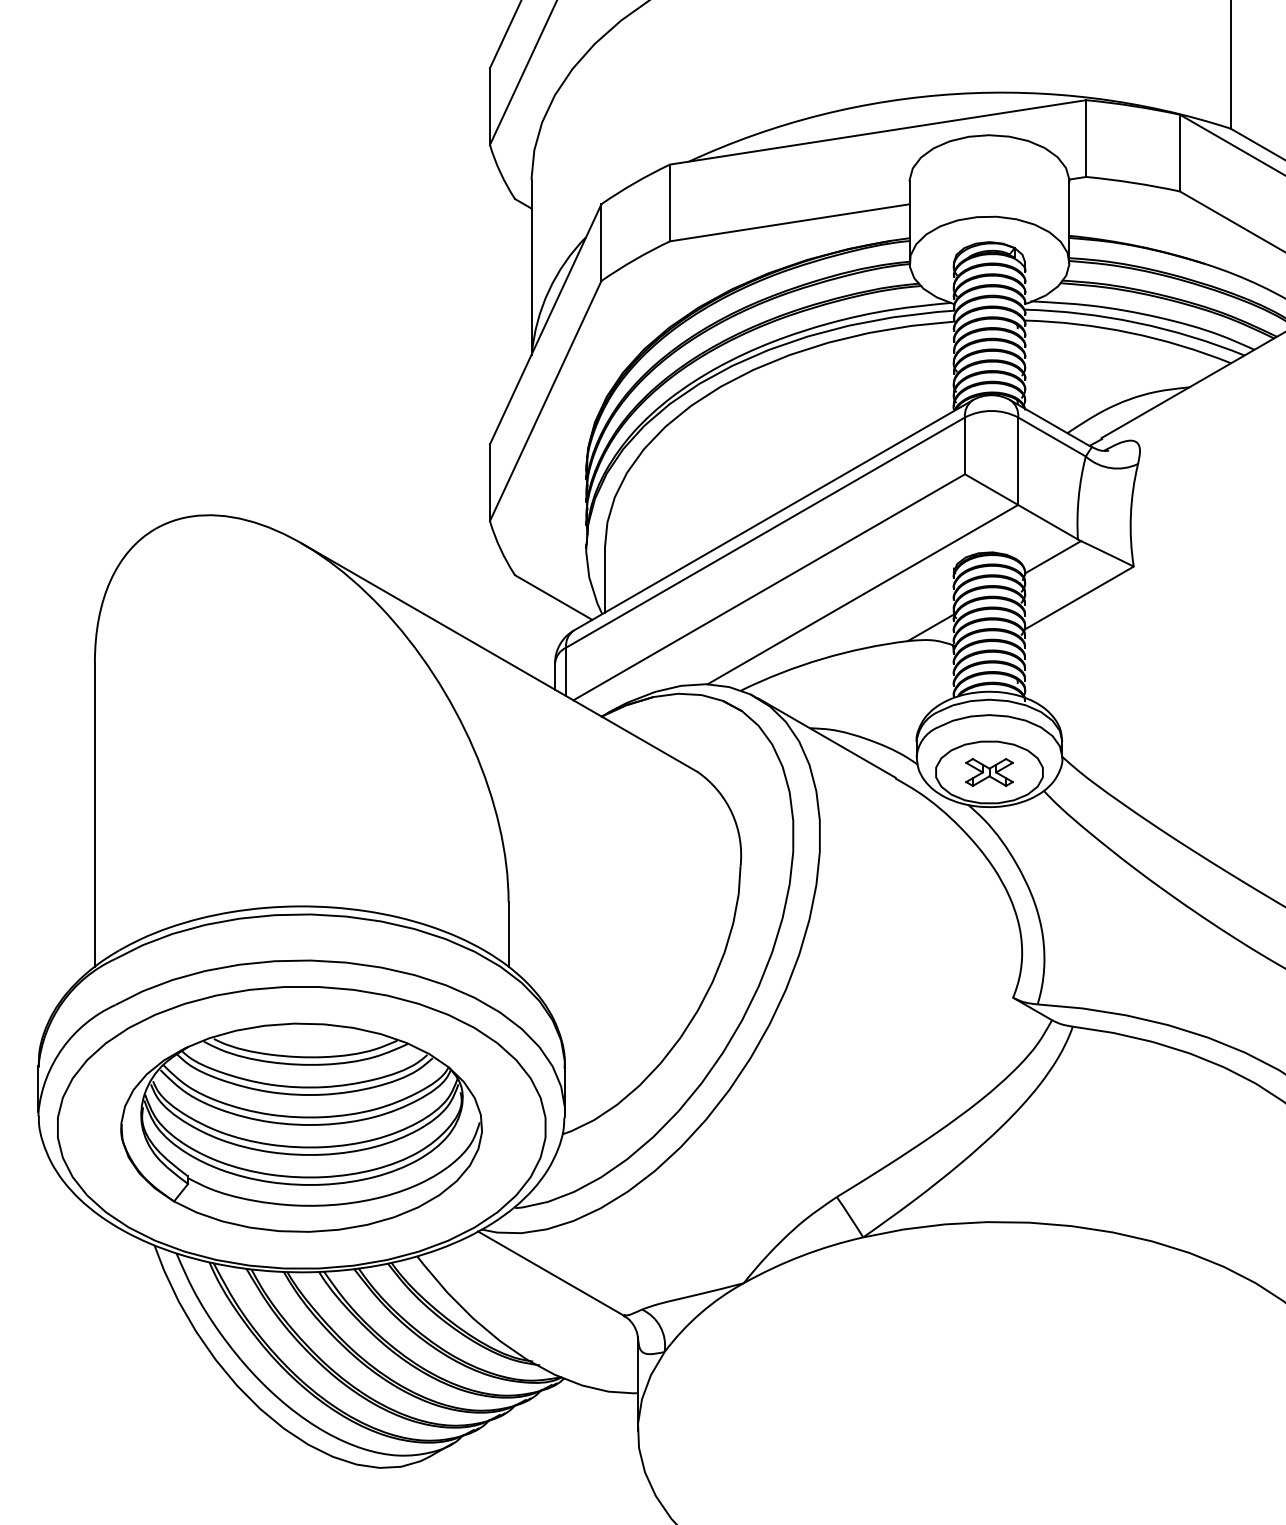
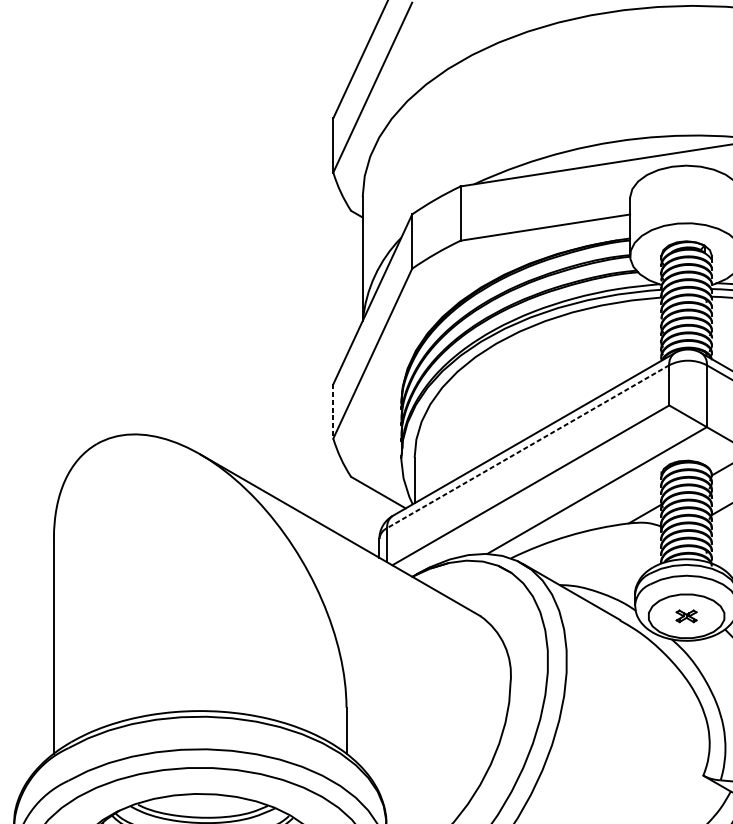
line: (489, 483) -> (333, 411), solid -> dashed
line: (765, 532) -> (528, 446), solid -> dashed
part: (989, 772) -> (686, 616), size x0.6

